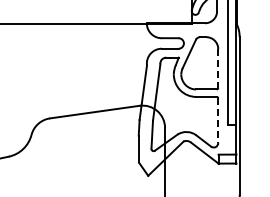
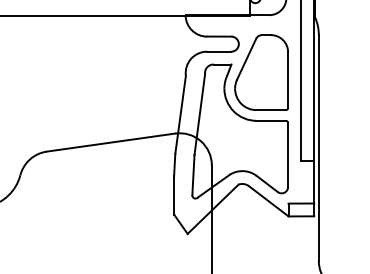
line: (218, 69) -> (288, 81), dashed -> solid
line: (218, 121) -> (288, 156), dashed -> solid

